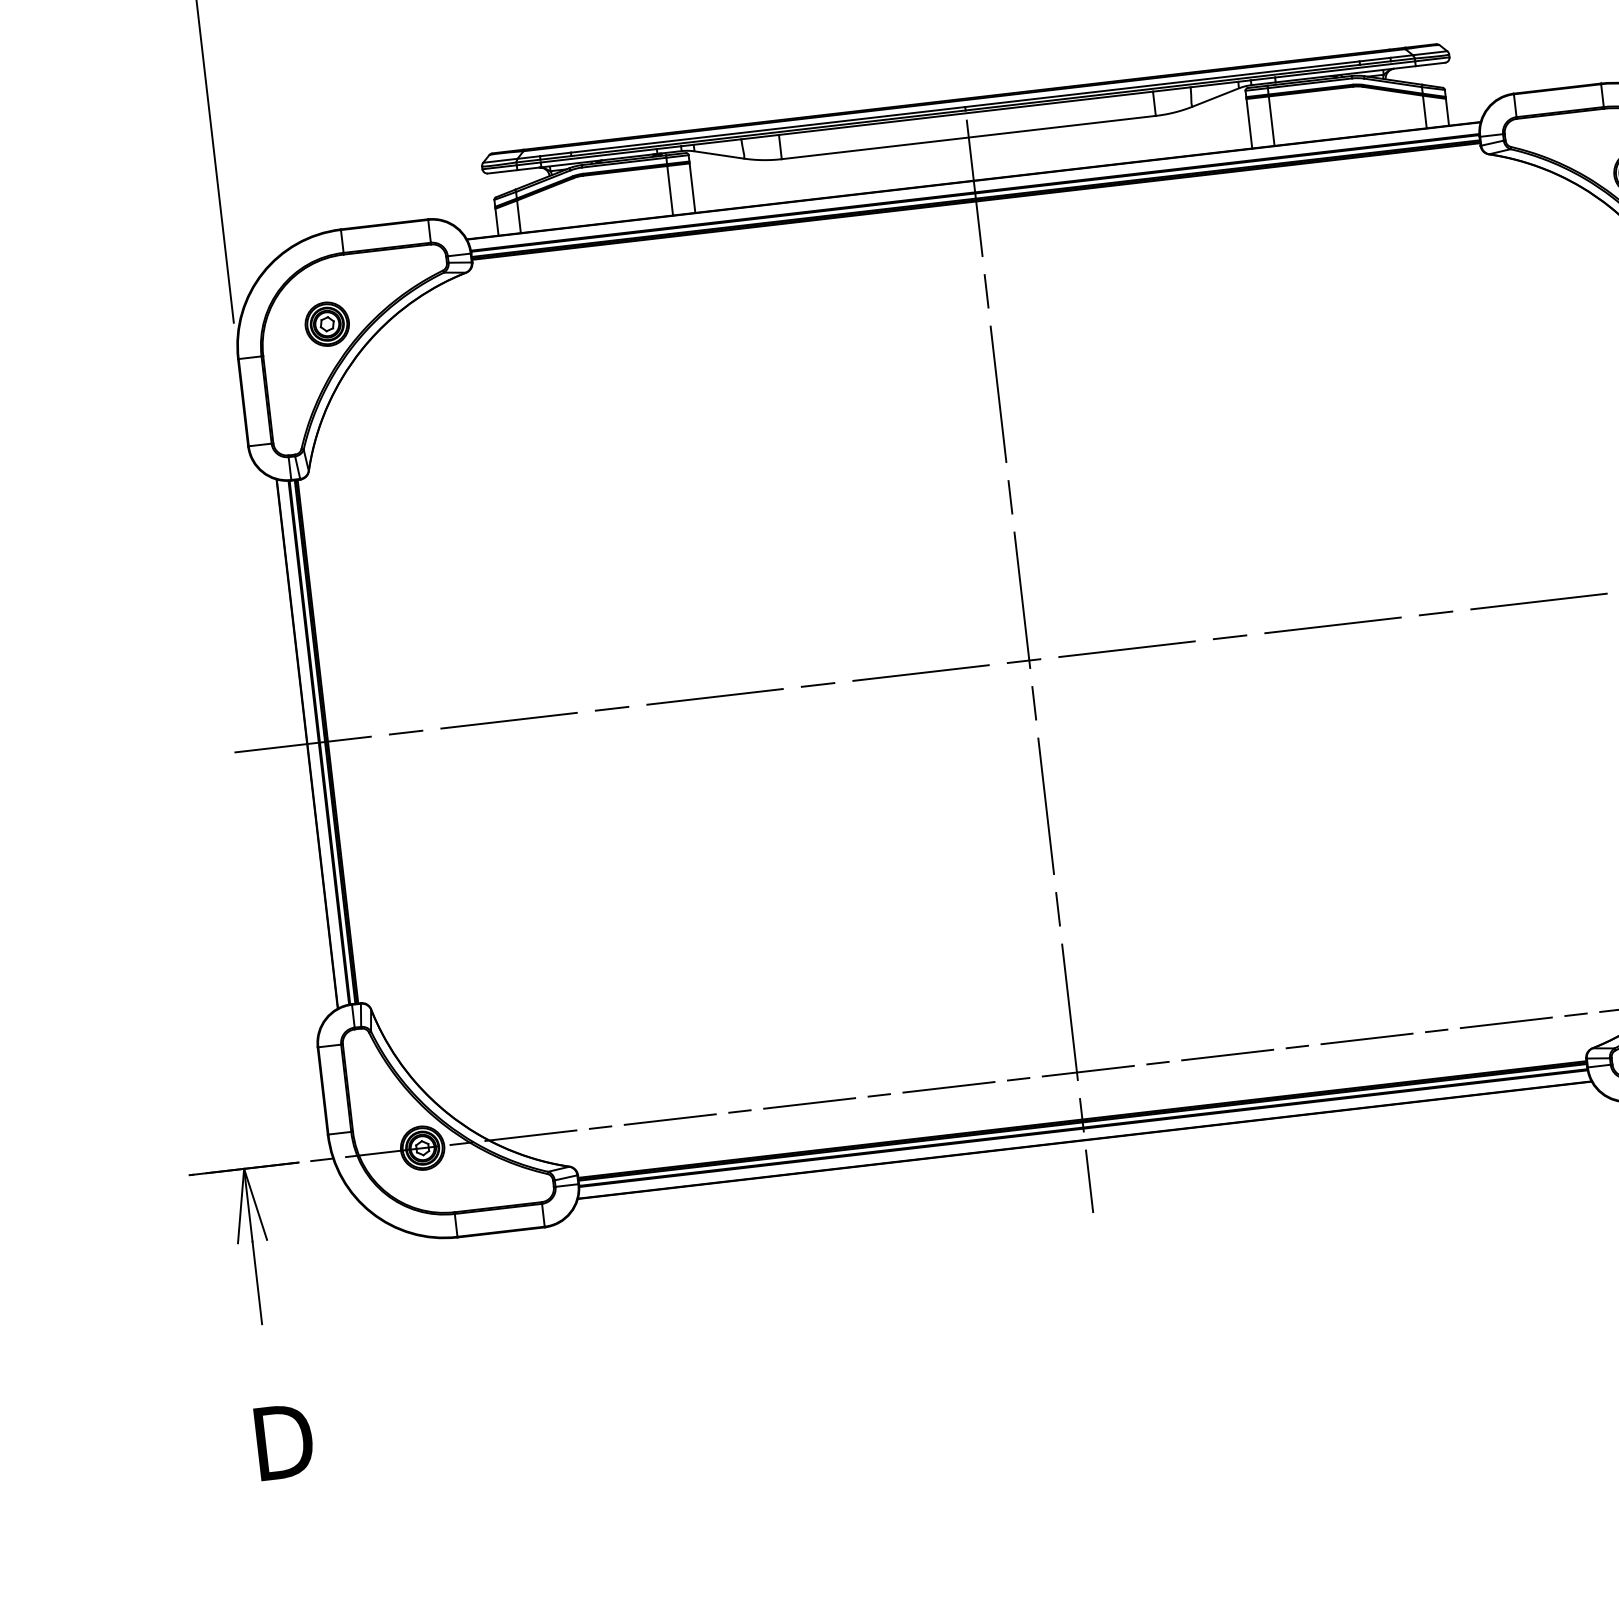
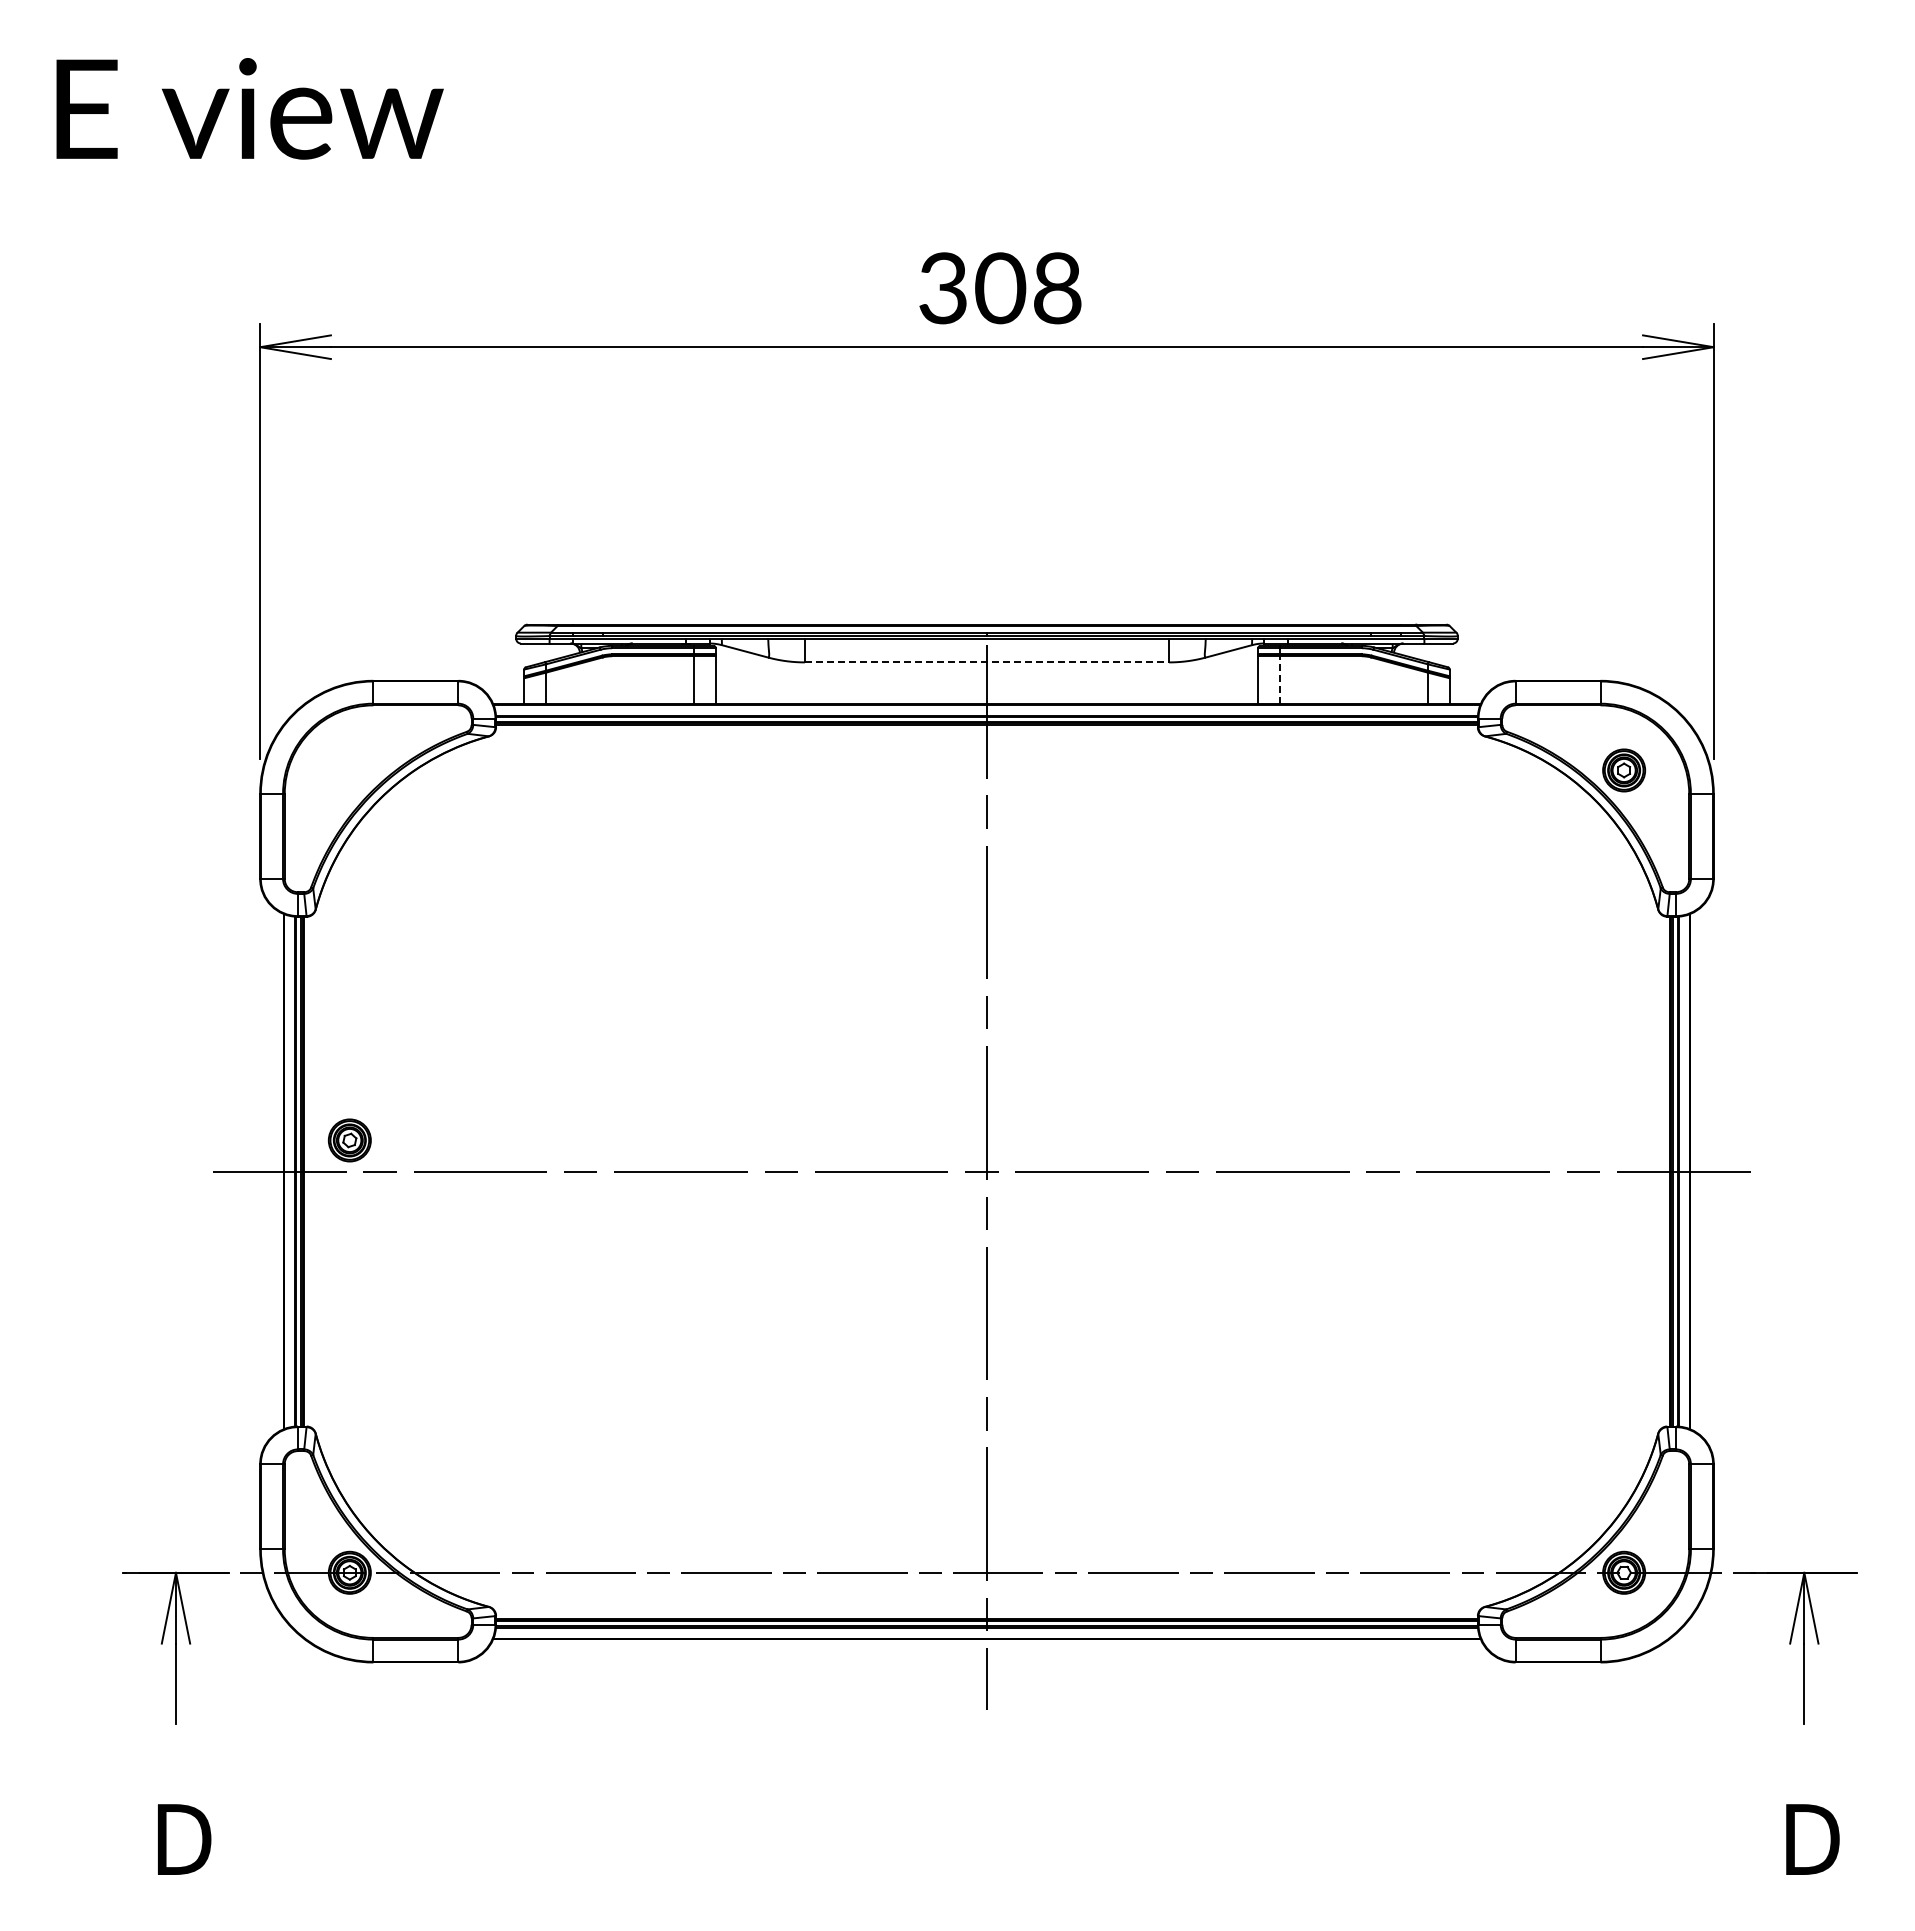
line: (1271, 120) -> (1279, 679), solid -> dashed
line: (969, 137) -> (987, 662), solid -> dashed
part: (326, 324) -> (349, 1140), moved

